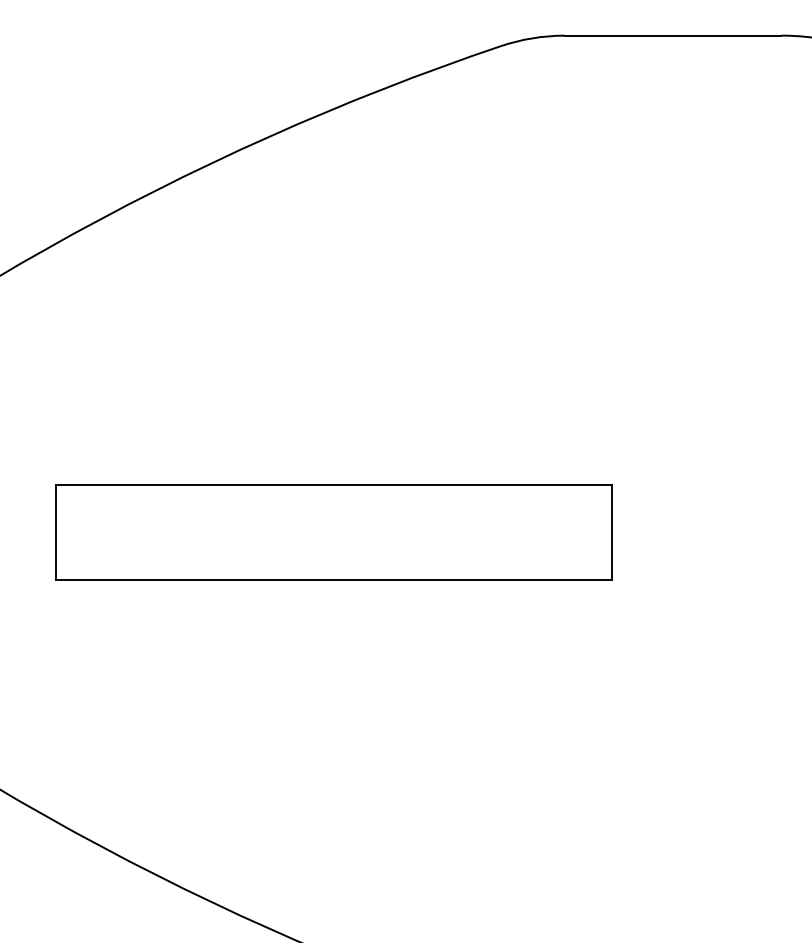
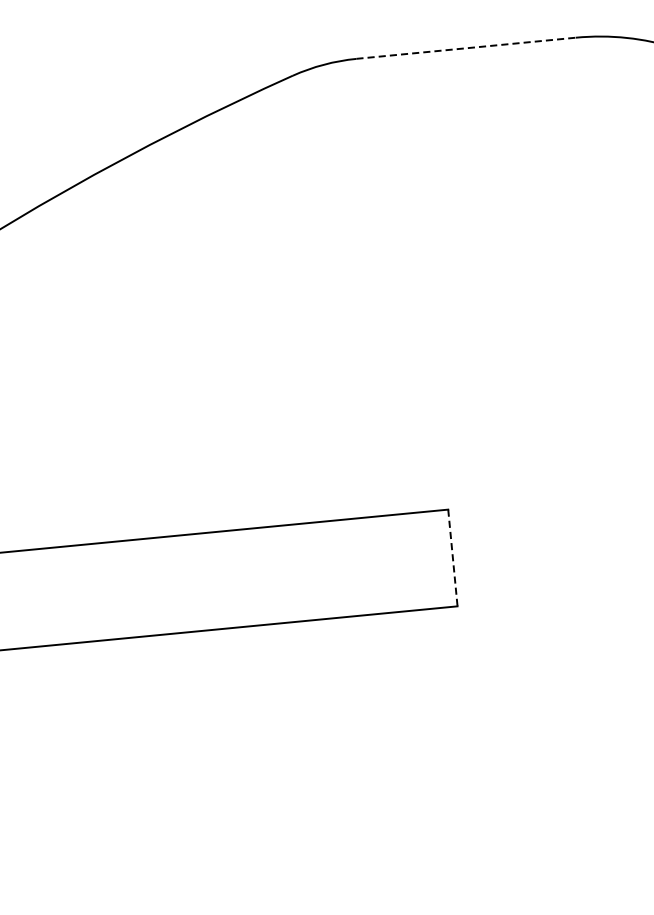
line: (673, 35) -> (466, 48), solid -> dashed
line: (612, 532) -> (453, 557), solid -> dashed

